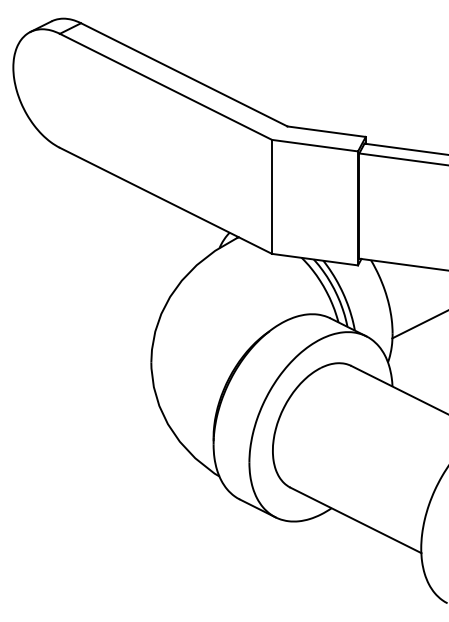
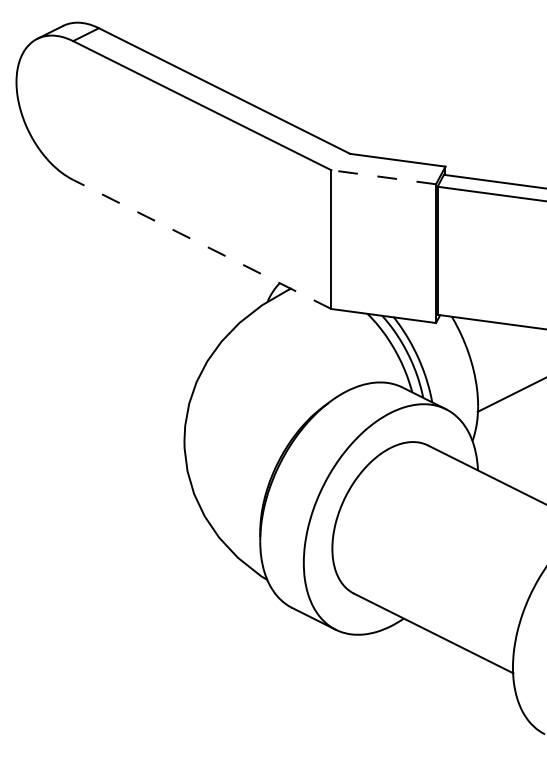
line: (314, 145) -> (383, 177), solid -> dashed
line: (165, 200) -> (201, 243), solid -> dashed

